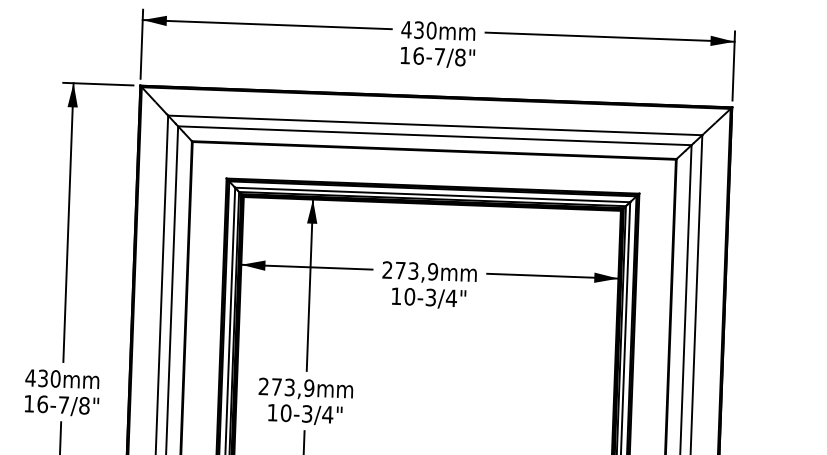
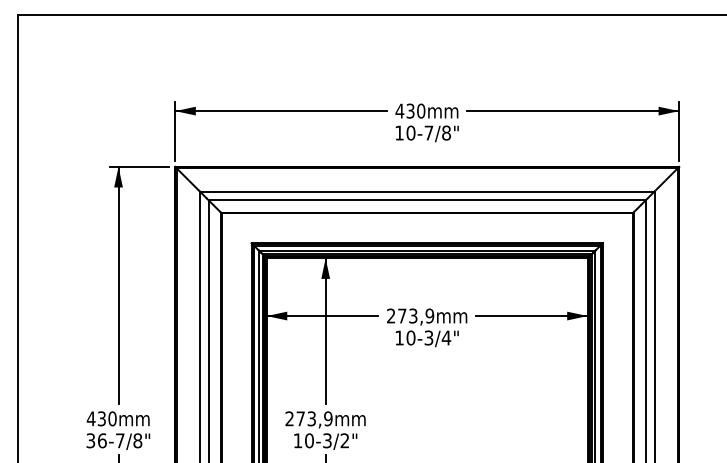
text: (418, 55) -> (410, 132), 16-7/8" -> 10-7/8"
text: (28, 403) -> (90, 440), 16-7/8" -> 36-7/8"
text: (327, 414) -> (344, 440), 10-3/4" -> 10-3/2"

